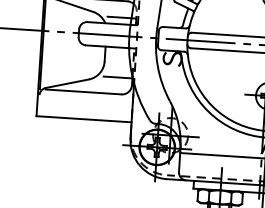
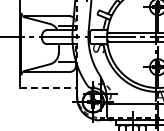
line: (85, 120) -> (49, 88), solid -> dashed

